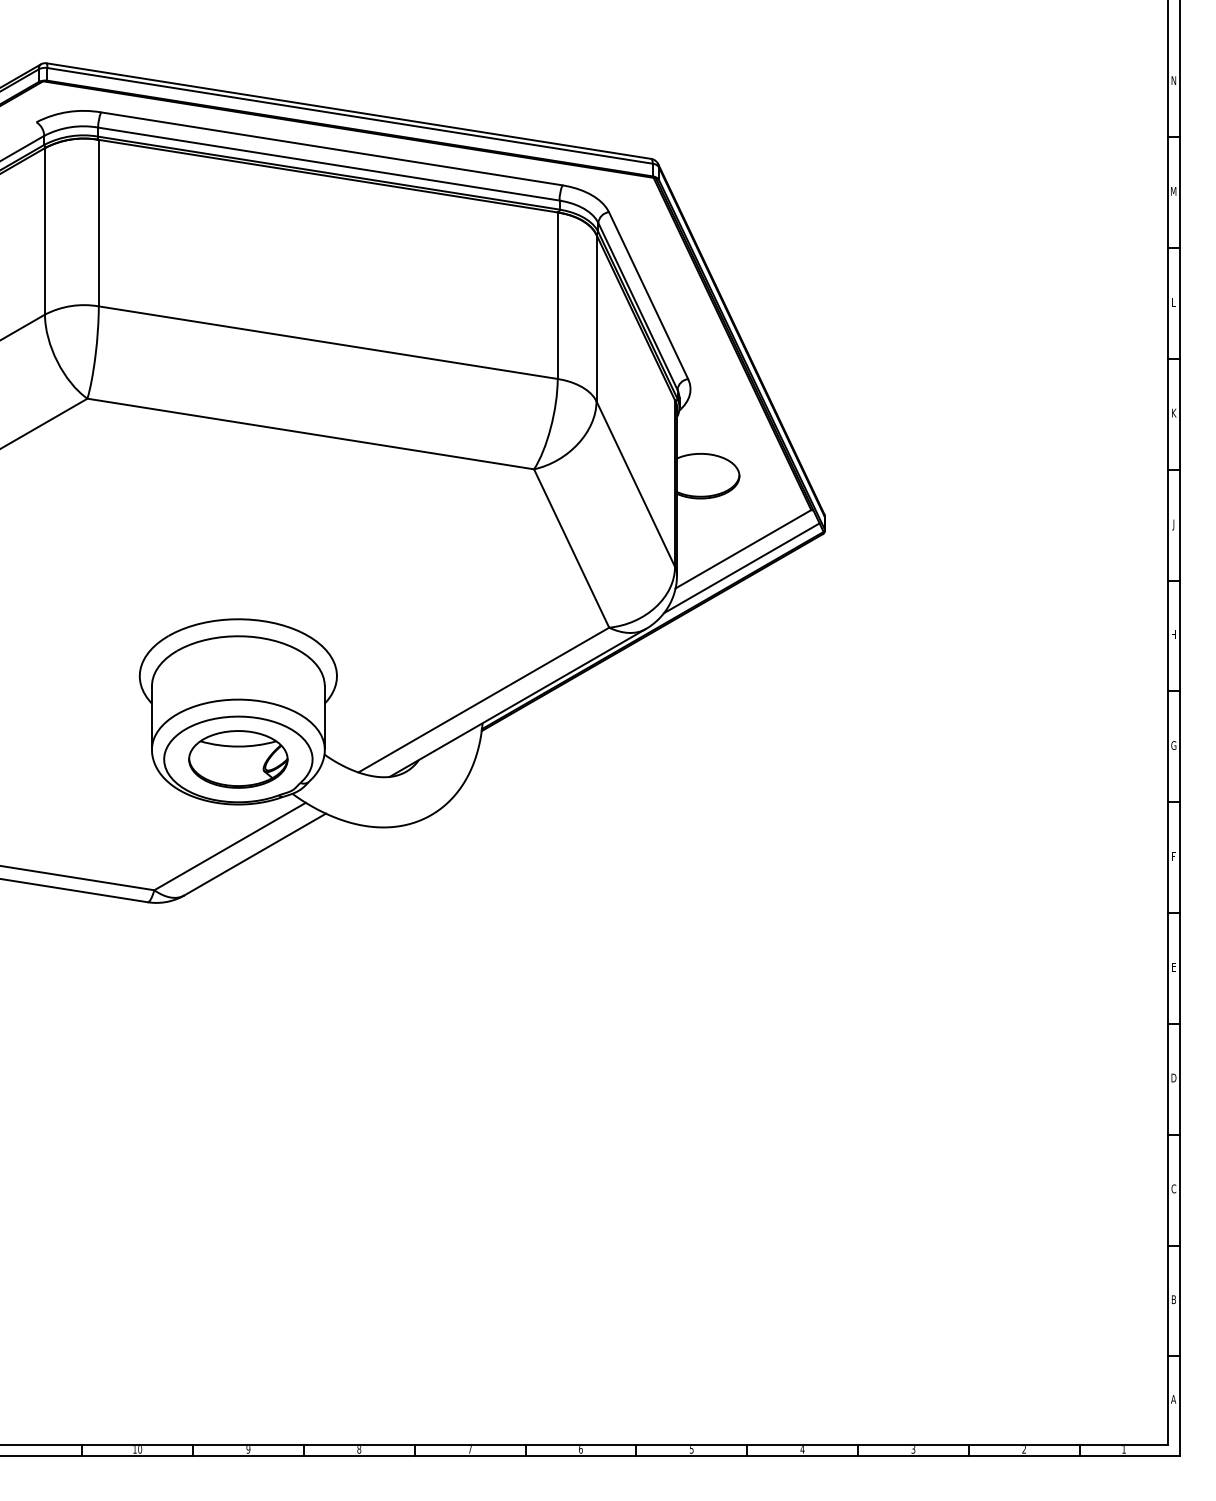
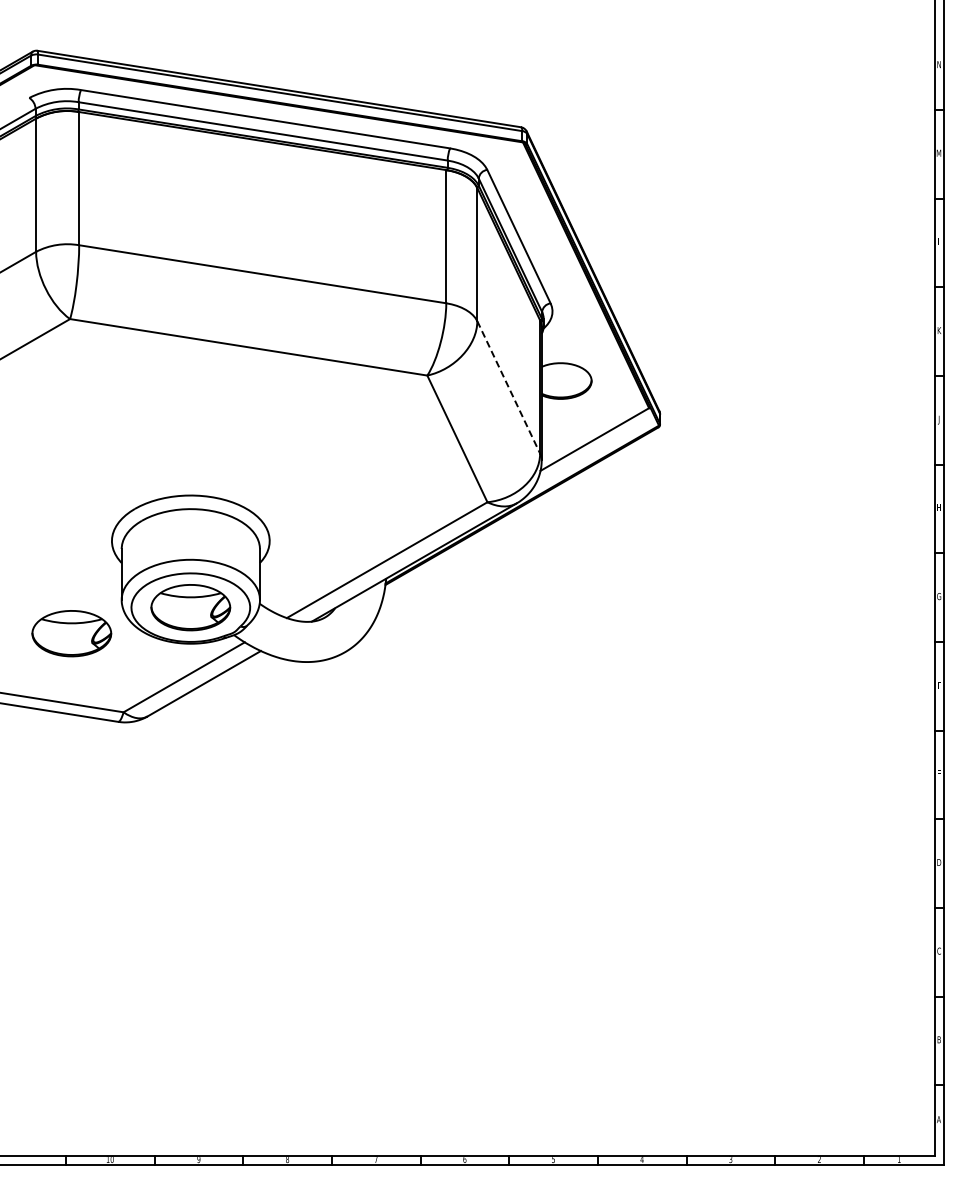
line: (635, 484) -> (508, 387), solid -> dashed
line: (741, 567) -> (593, 454), removed
part: (89, 791) -> (71, 633), added

